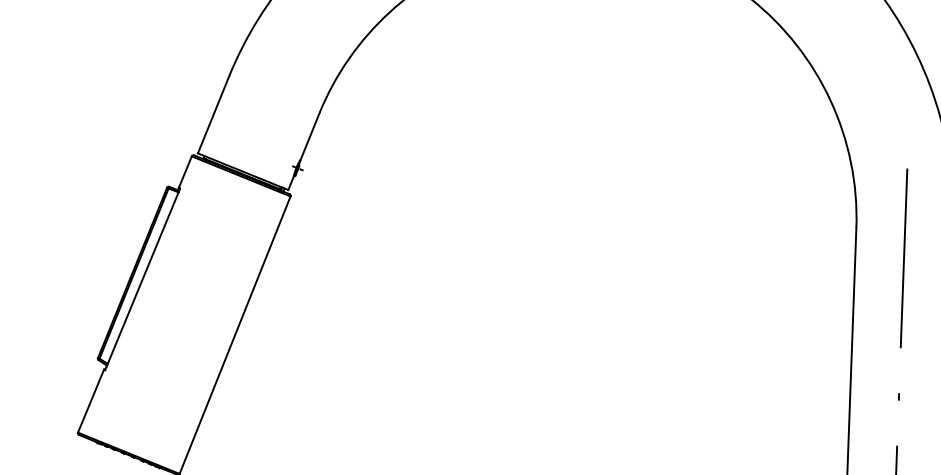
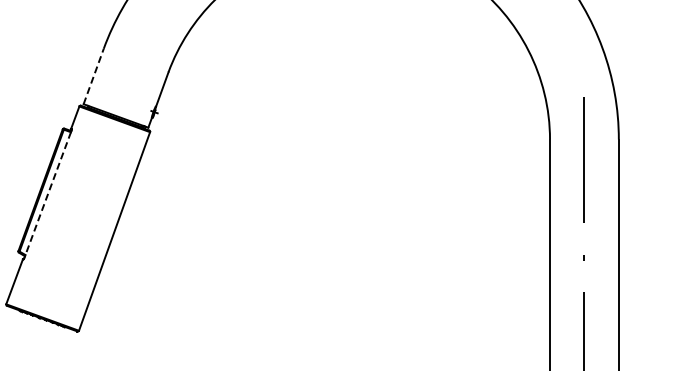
line: (213, 114) -> (93, 76), solid -> dashed
line: (142, 279) -> (47, 194), solid -> dashed

